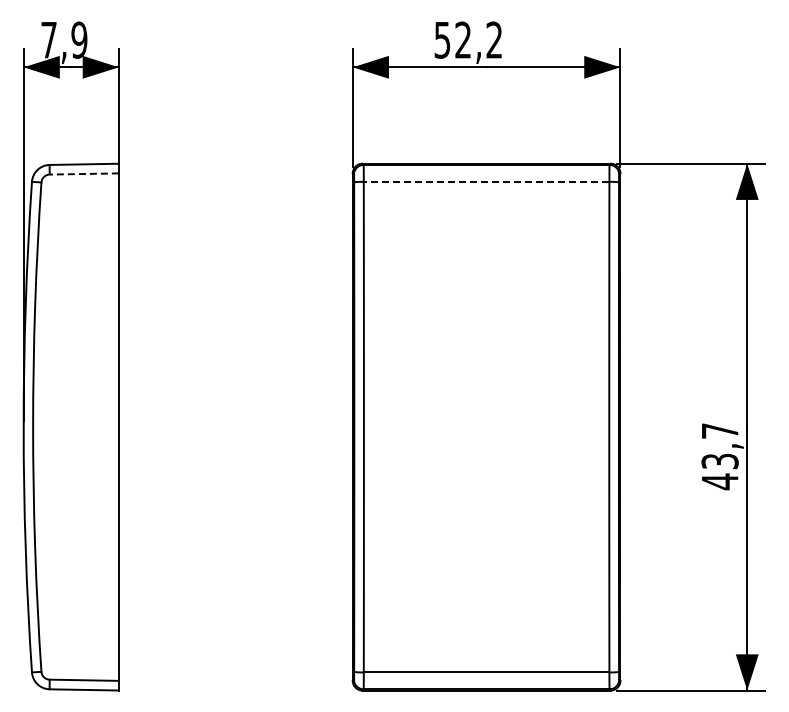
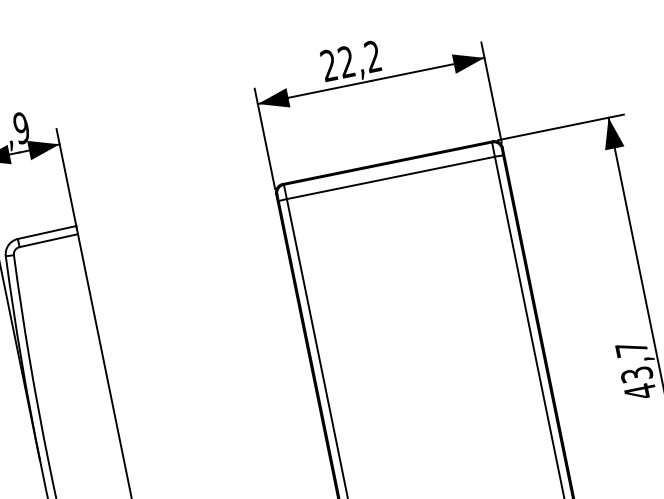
text: (442, 39) -> (329, 65), 52,2 -> 22,2
line: (84, 174) -> (49, 241), dashed -> solid
line: (486, 181) -> (390, 177), dashed -> solid

